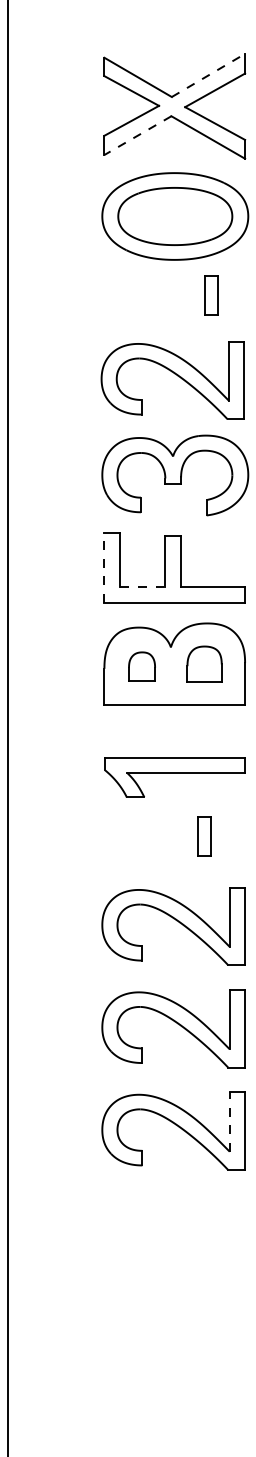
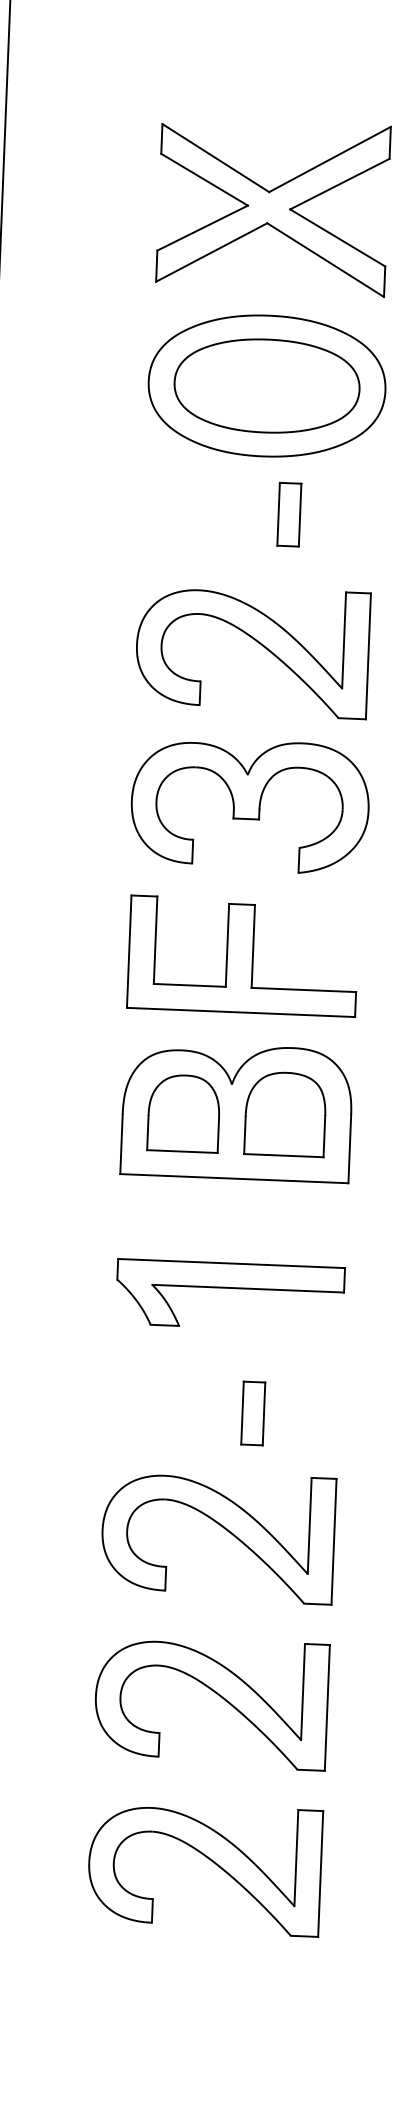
line: (208, 75) -> (330, 159), dashed -> solid
line: (137, 135) -> (211, 252), dashed -> solid
part: (211, 295) -> (289, 515), moved
line: (104, 568) -> (129, 952), dashed -> solid
line: (143, 587) -> (191, 985), dashed -> solid
part: (204, 664) -> (285, 1114), size x1.43
part: (141, 666) -> (182, 1113), size x1.67
part: (204, 836) -> (253, 1413), moved
line: (229, 1122) -> (295, 1858), dashed -> solid

